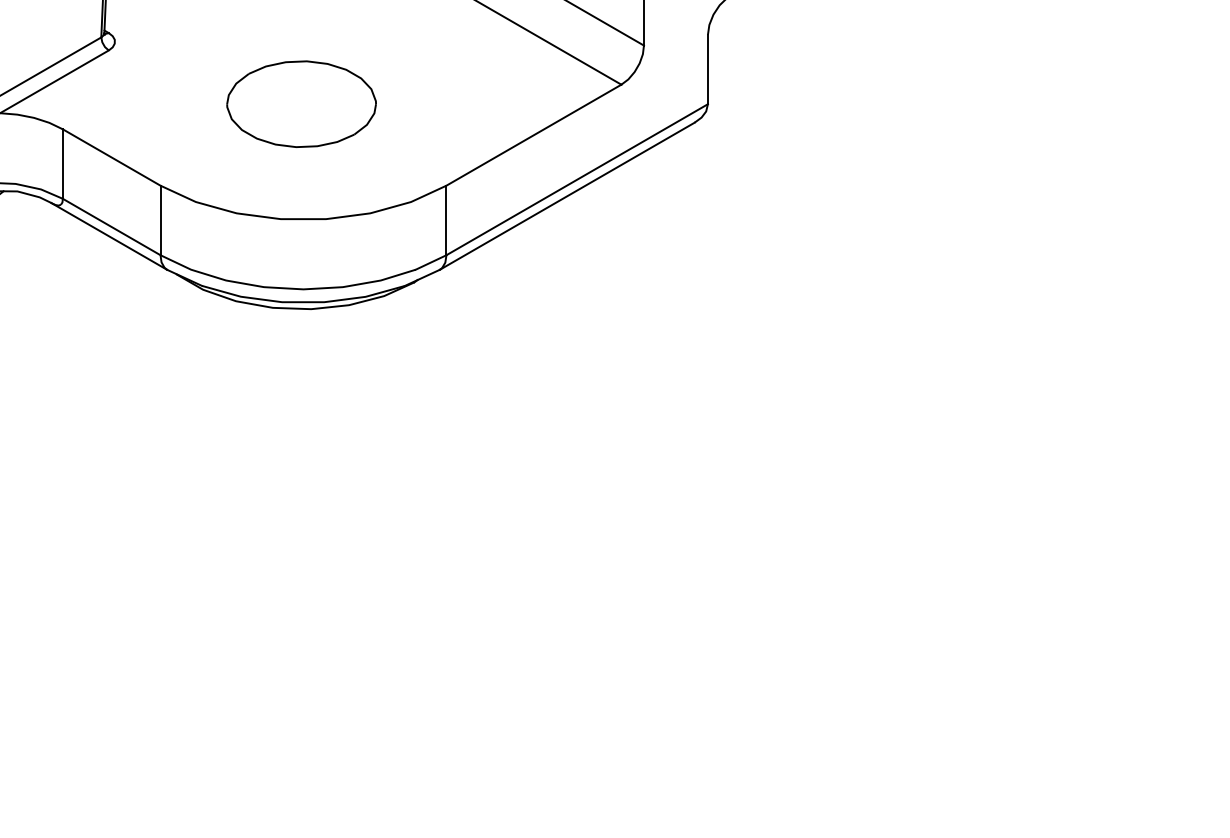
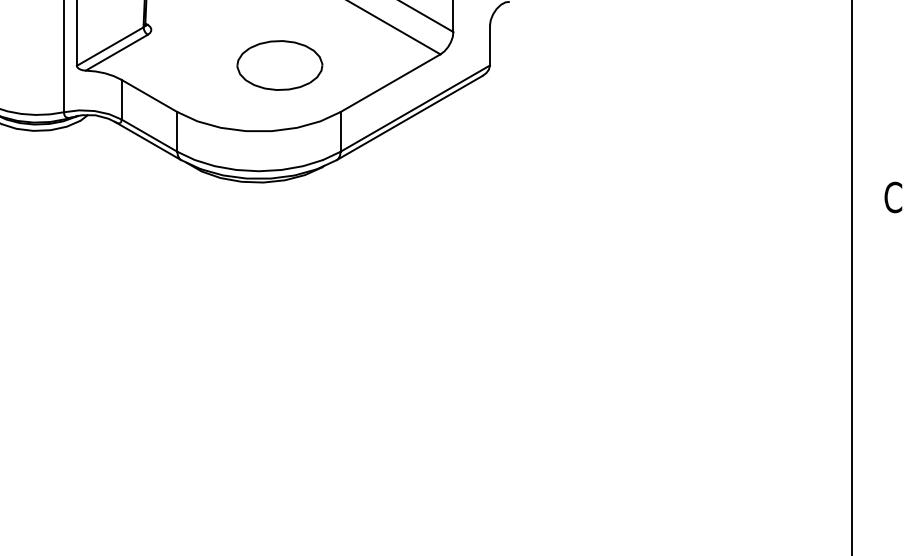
part: (300, 104) -> (279, 65), moved

